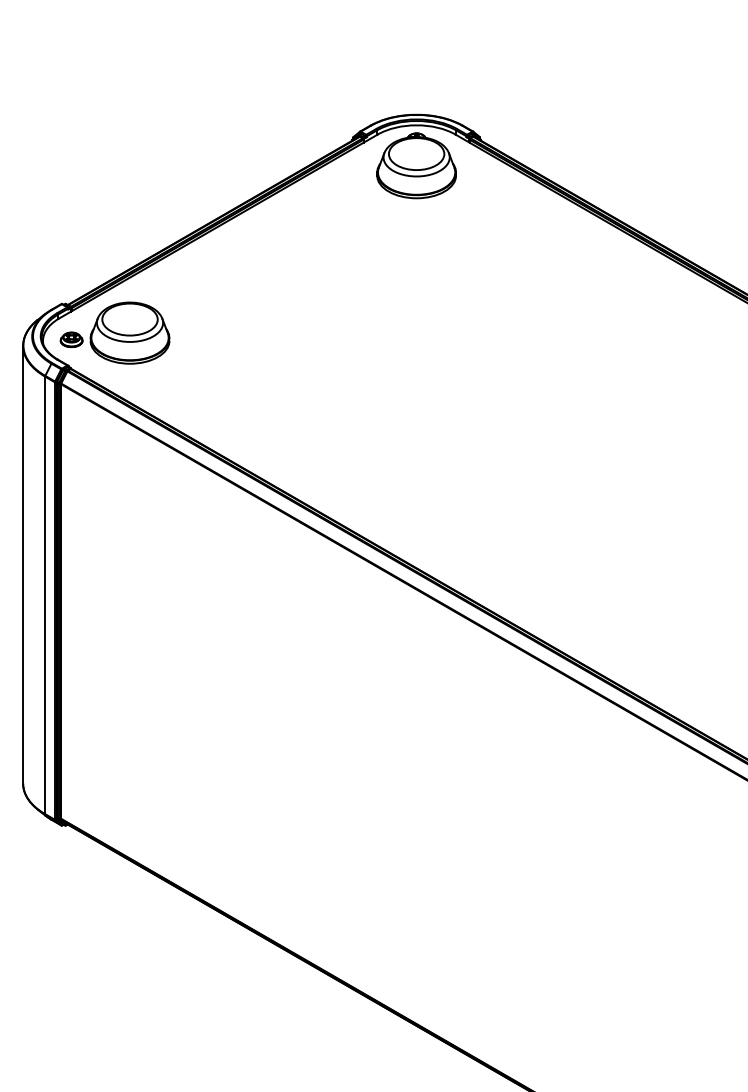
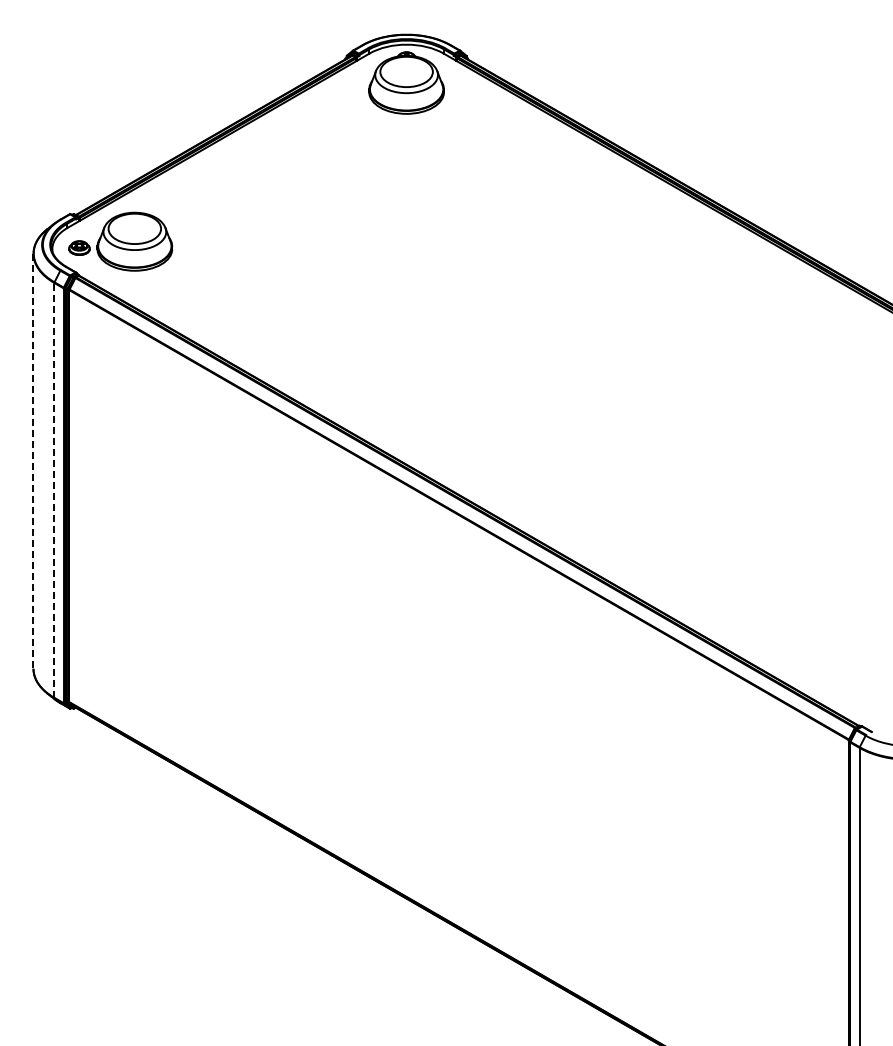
line: (23, 564) -> (33, 461), solid -> dashed
line: (45, 594) -> (54, 489), solid -> dashed

